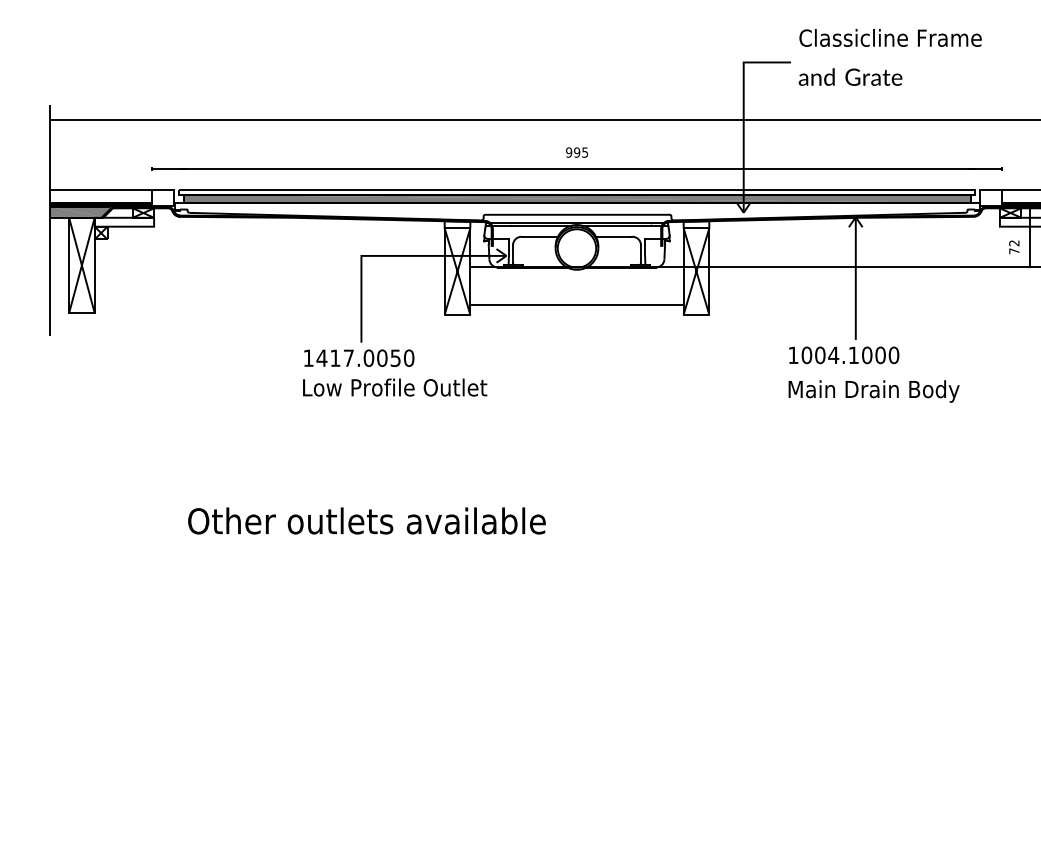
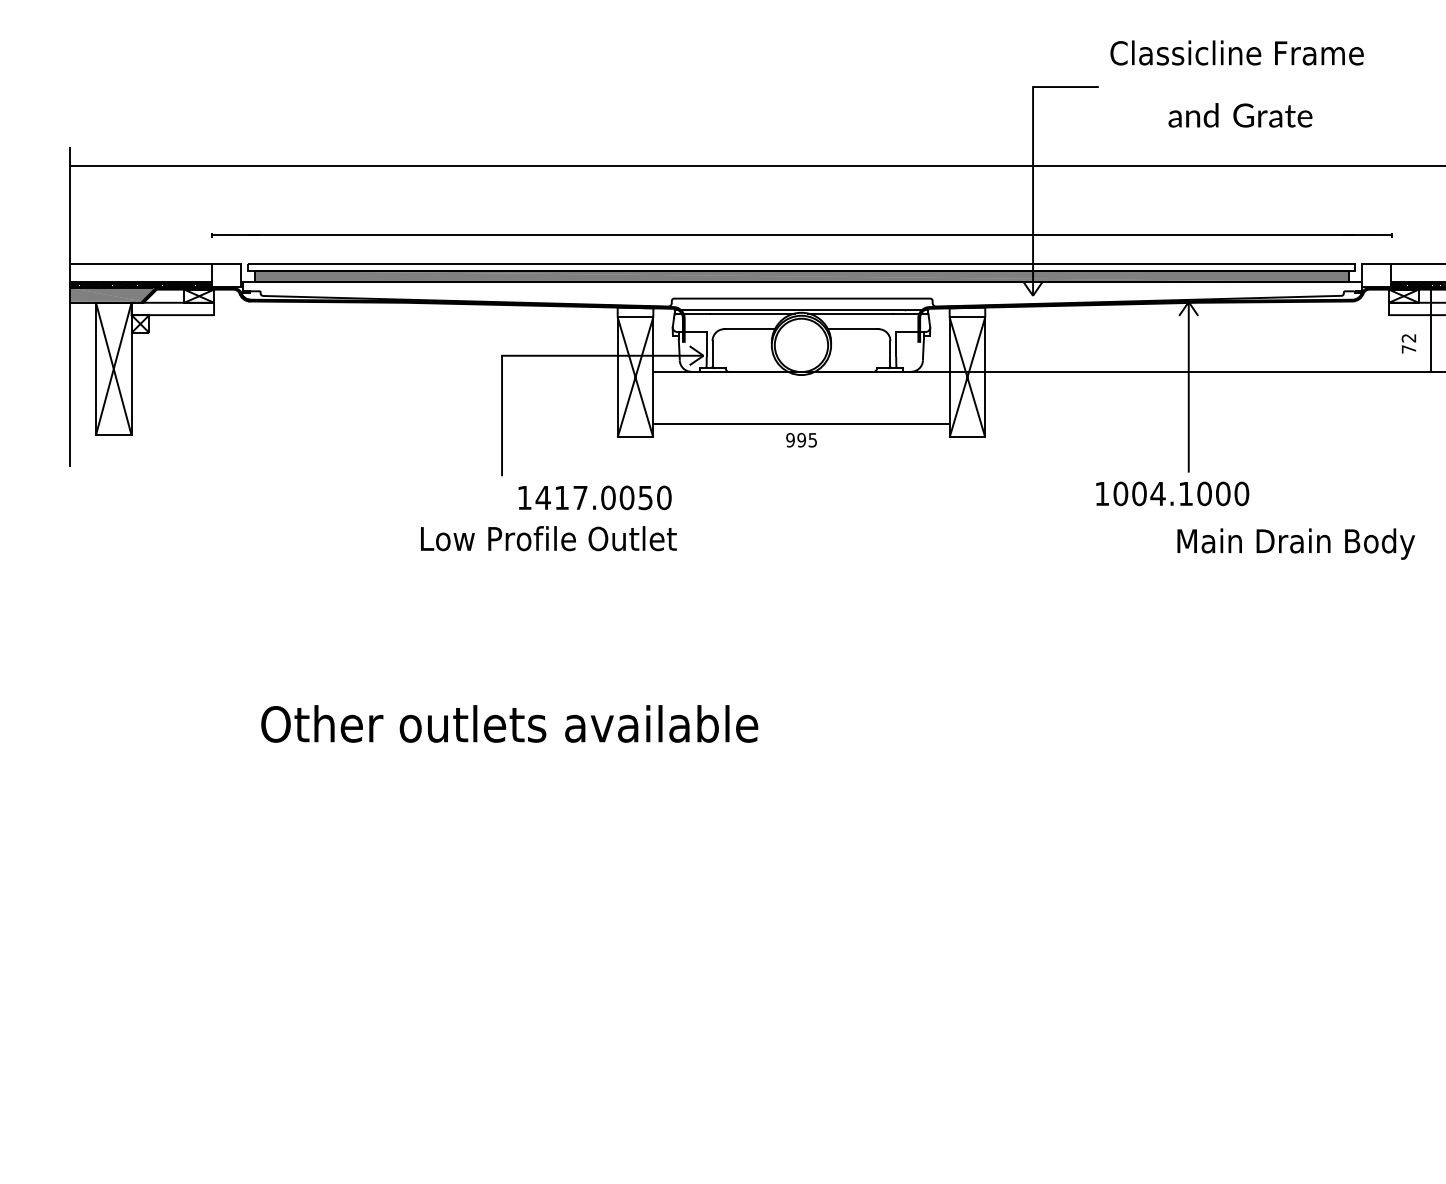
text: (850, 77) -> (1240, 115), moved
text: (577, 152) -> (801, 440), moved
text: (358, 357) -> (594, 497), moved
text: (873, 391) -> (1295, 543), moved

